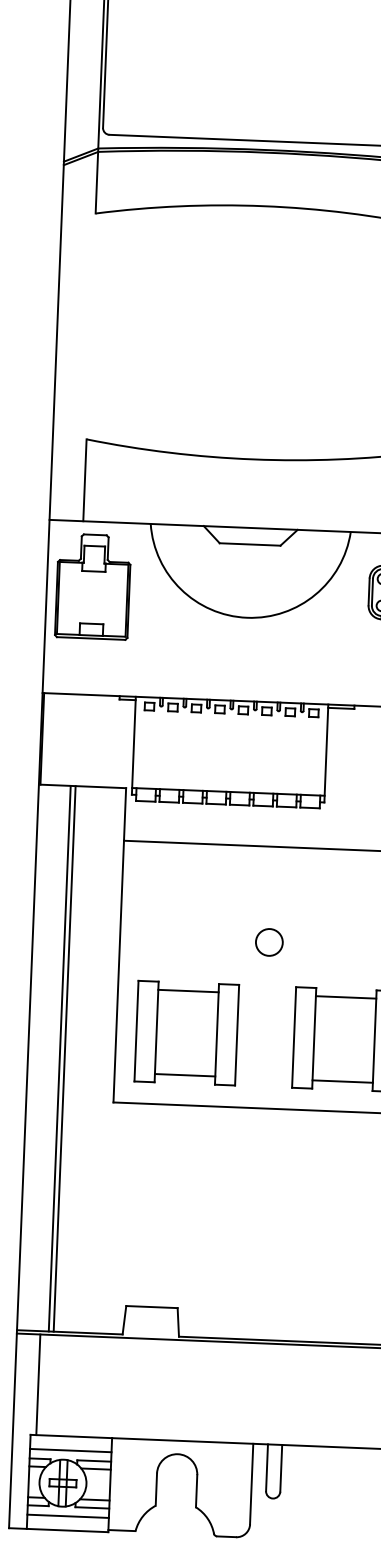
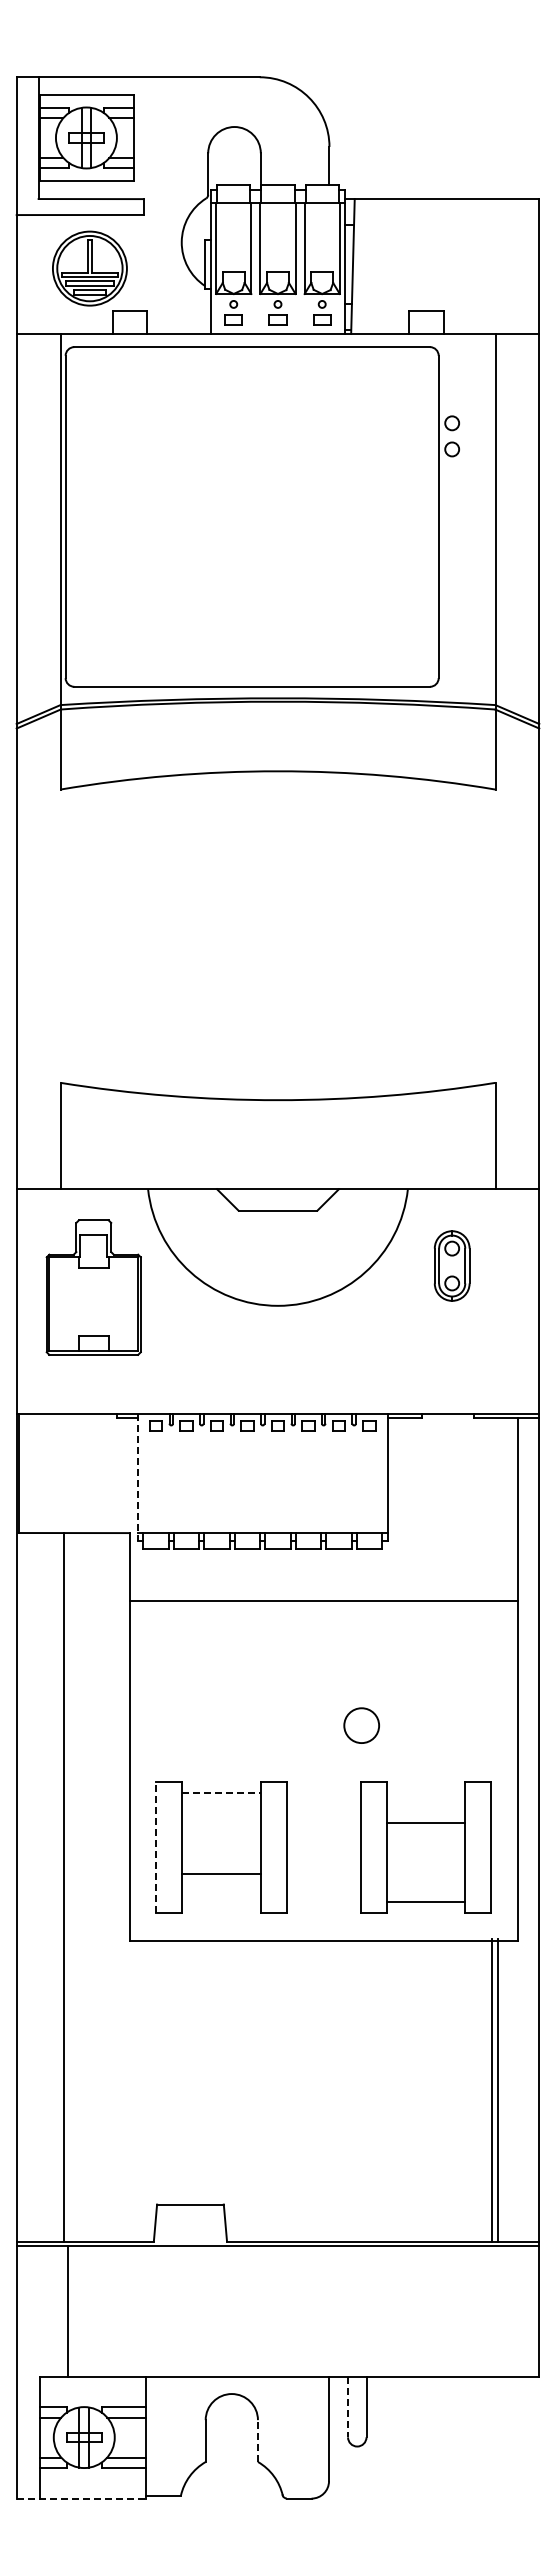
part: (93, 586) -> (93, 1287), moved
line: (133, 745) -> (137, 1477), solid -> dashed
circle: (269, 942) -> (361, 1725), moved
line: (188, 990) -> (221, 1792), solid -> dashed
line: (345, 997) -> (425, 1822), moved
line: (136, 1031) -> (156, 1847), solid -> dashed
line: (59, 1058) -> (57, 1887), removed
line: (185, 1075) -> (221, 1874), moved
line: (38, 1384) -> (68, 2310), moved
line: (70, 1450) -> (92, 2394), removed
line: (267, 1468) -> (348, 2407), solid -> dashed
line: (196, 1491) -> (257, 2441), solid -> dashed
line: (68, 1516) -> (92, 2480), removed
line: (58, 1530) -> (81, 2498), solid -> dashed

